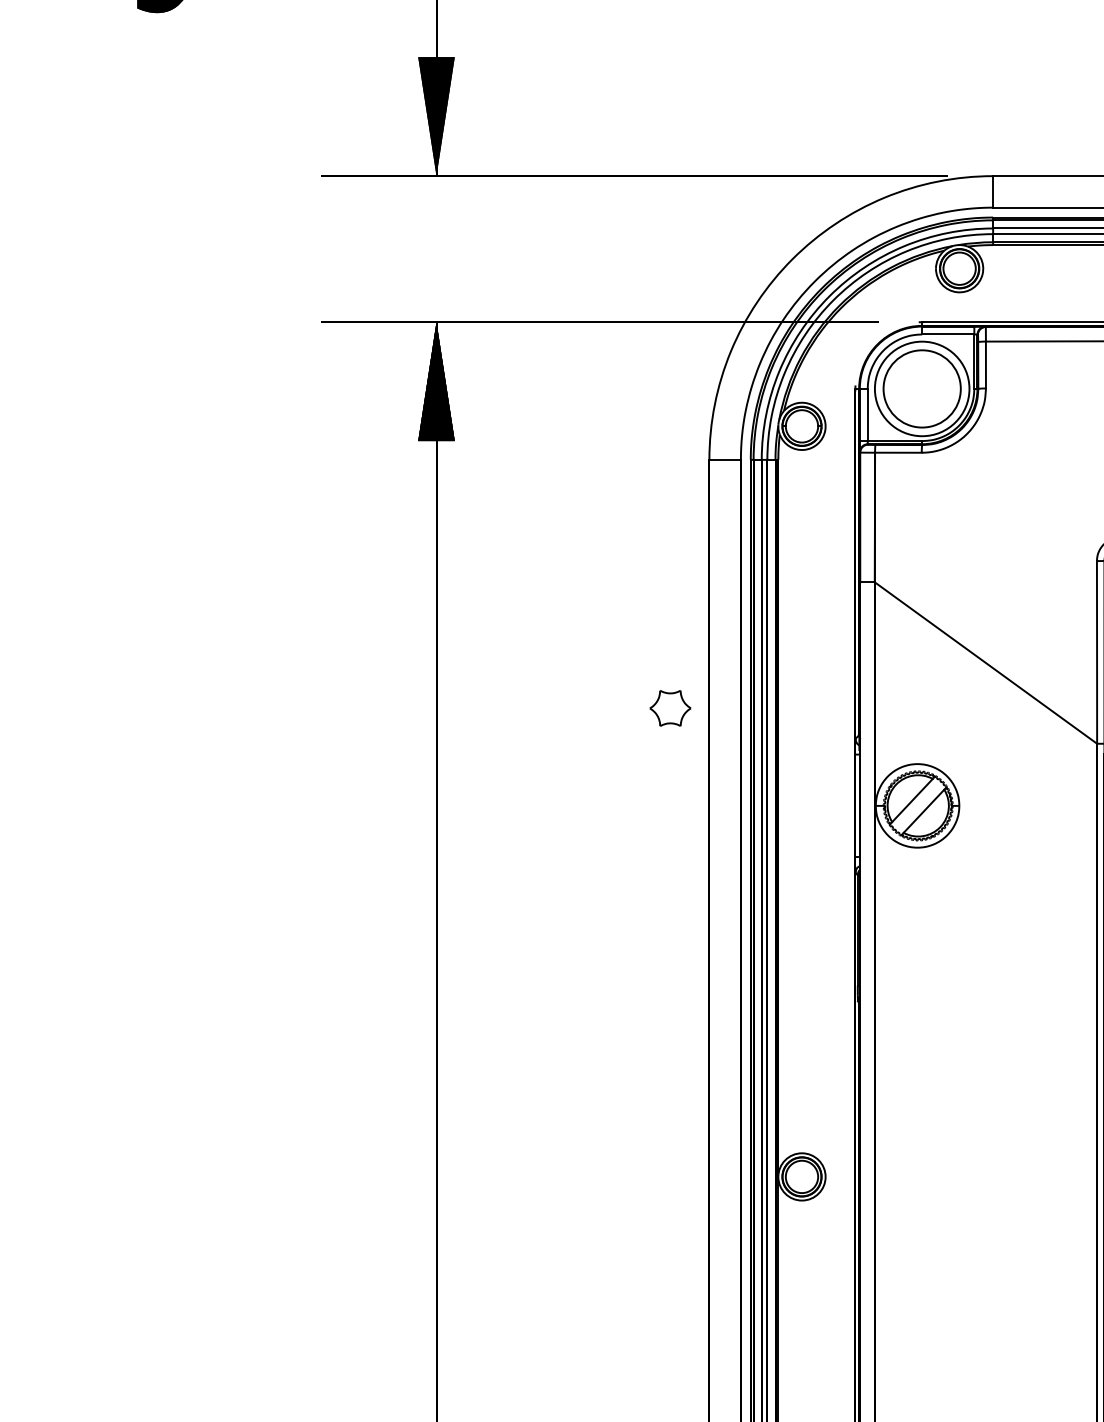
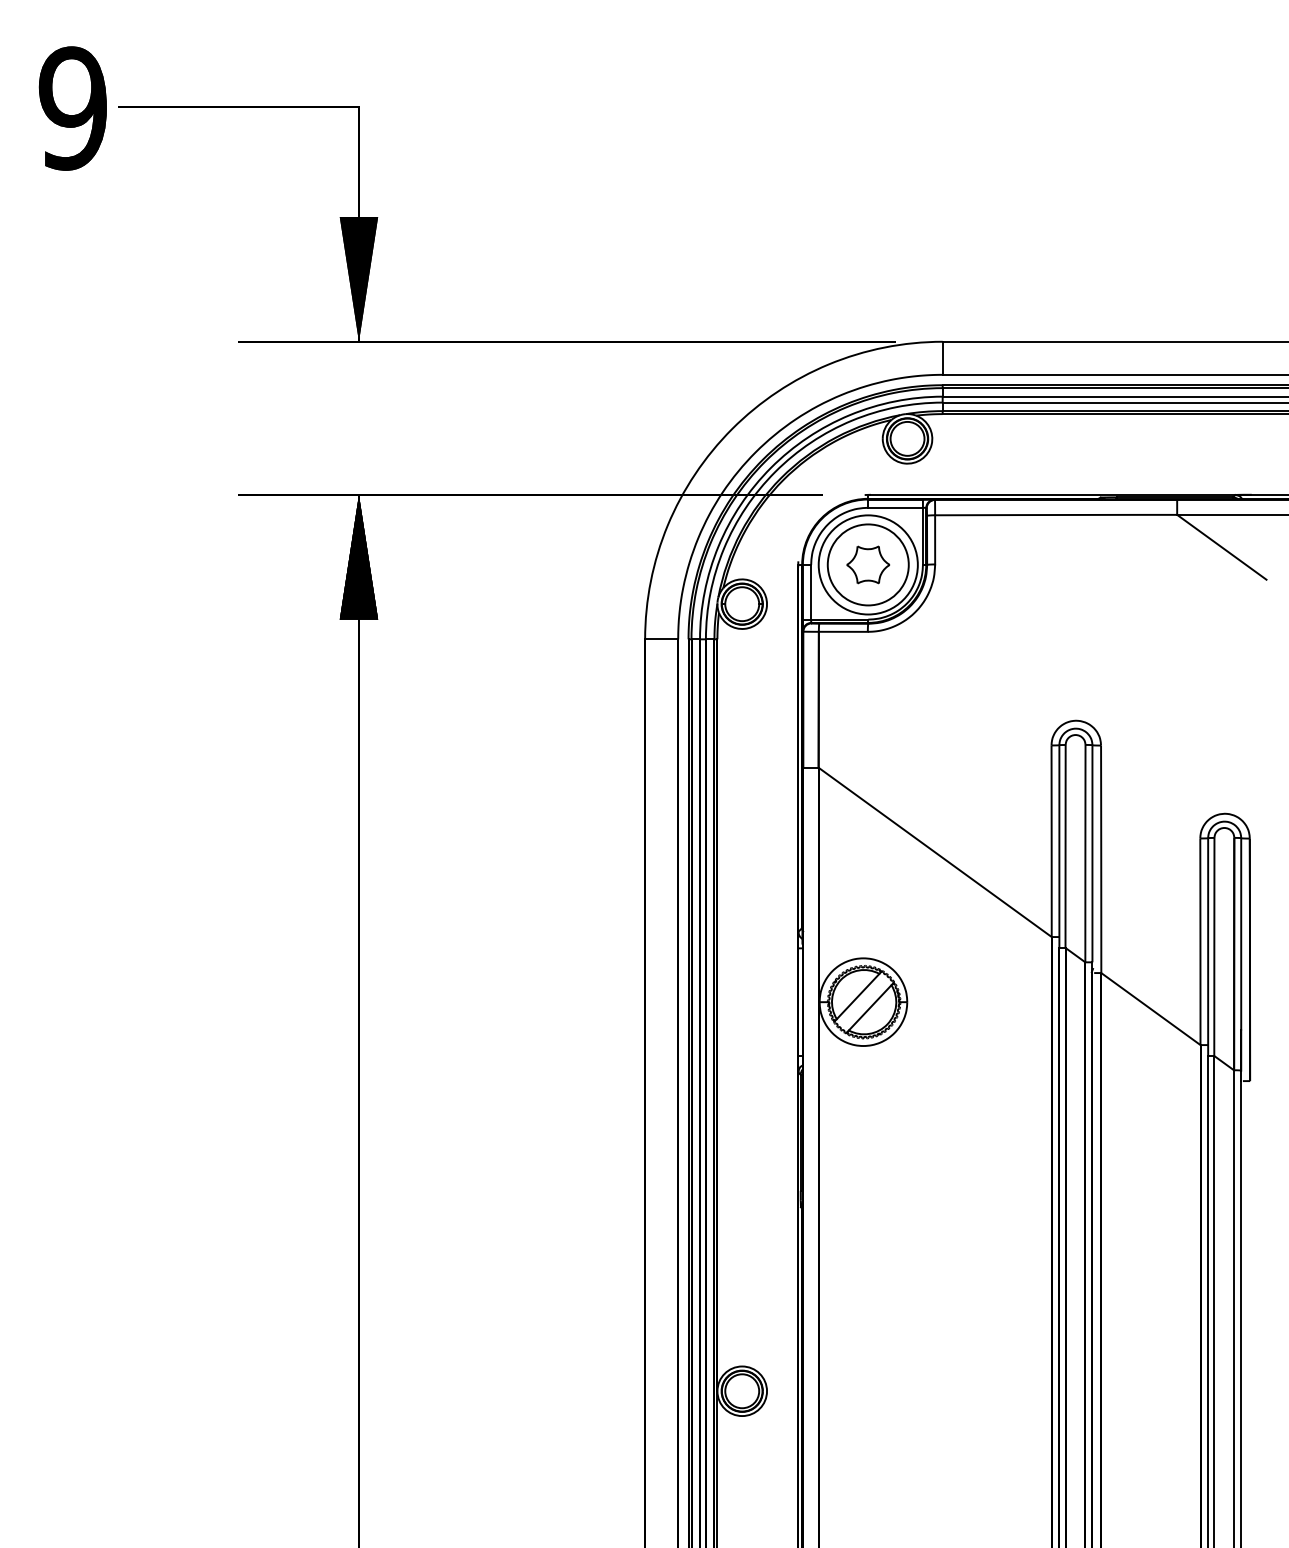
part: (670, 707) -> (868, 564), moved

